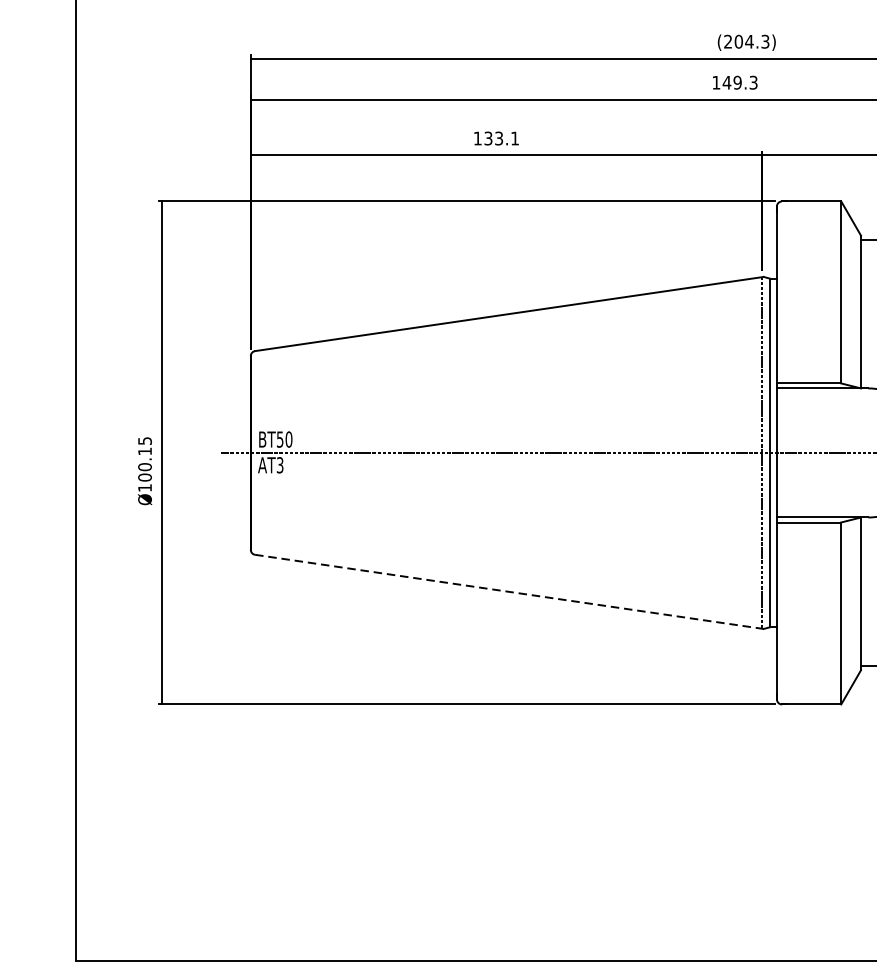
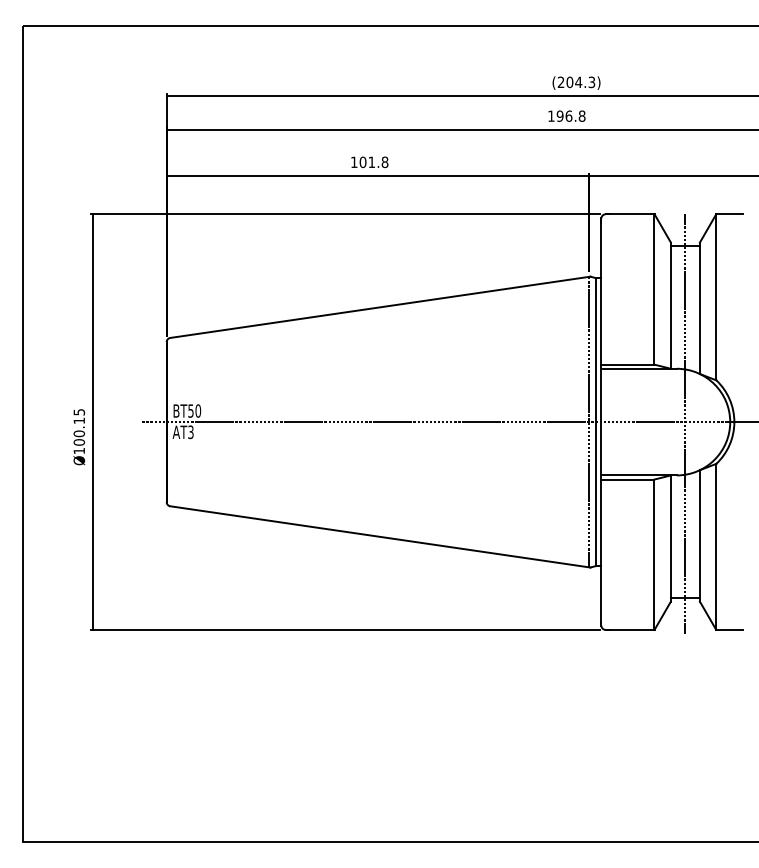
text: (739, 81) -> (570, 115), 149.3 -> 196.8
text: (501, 138) -> (373, 162), 133.1 -> 101.8
line: (509, 591) -> (380, 536), dashed -> solid

